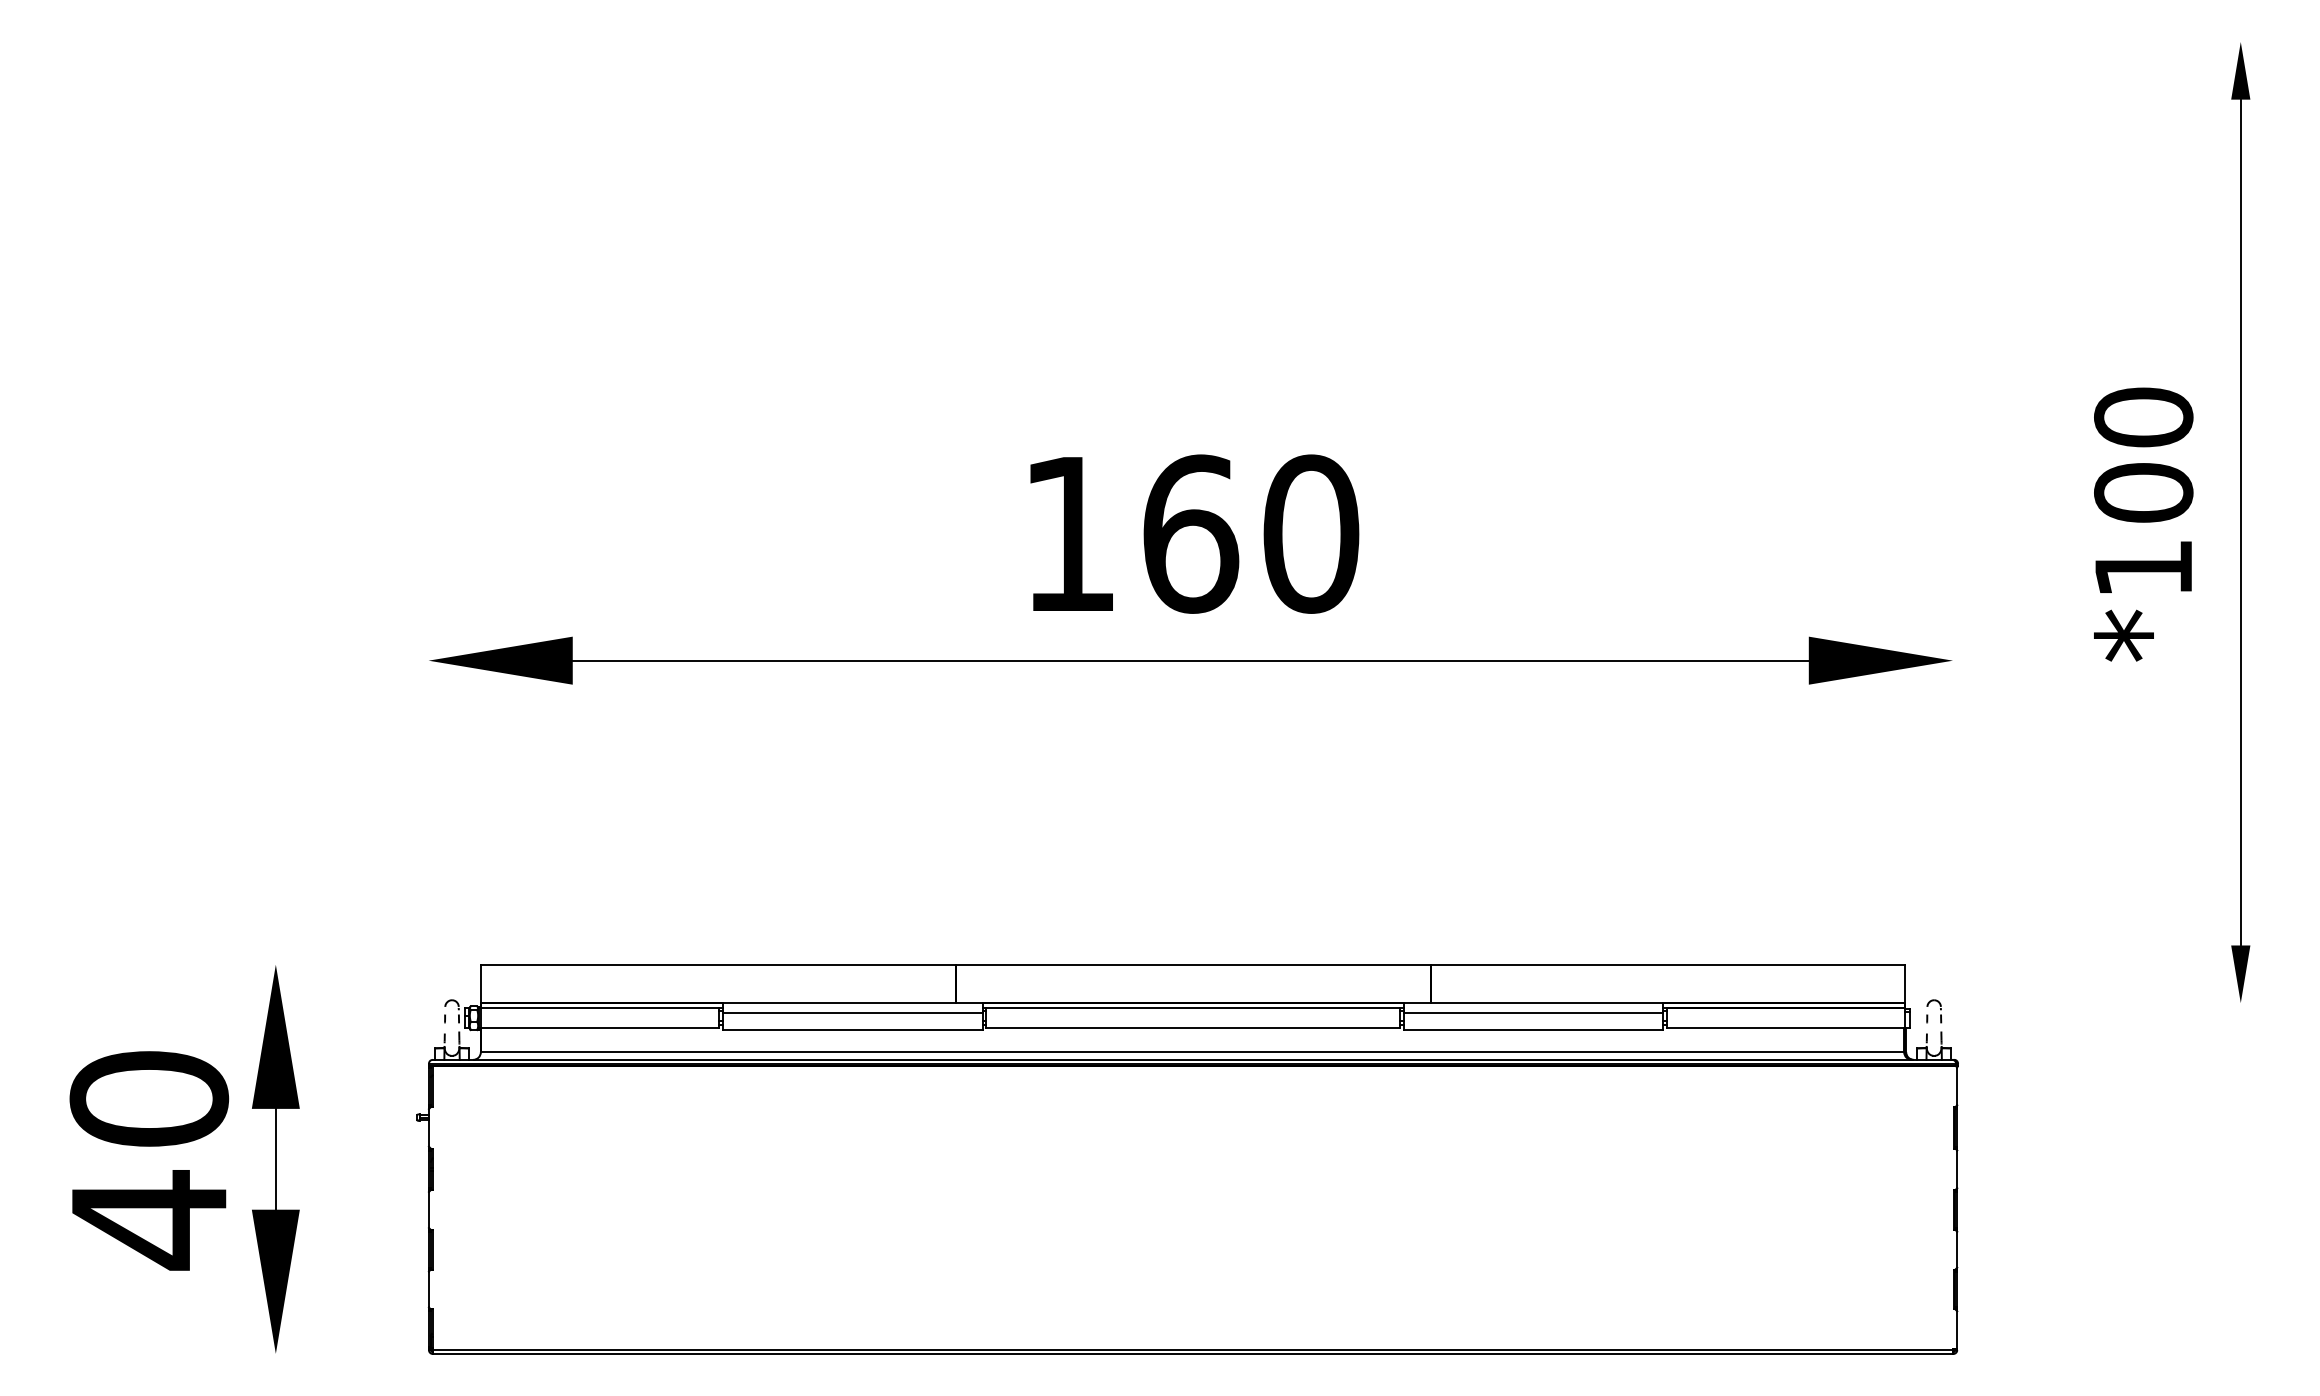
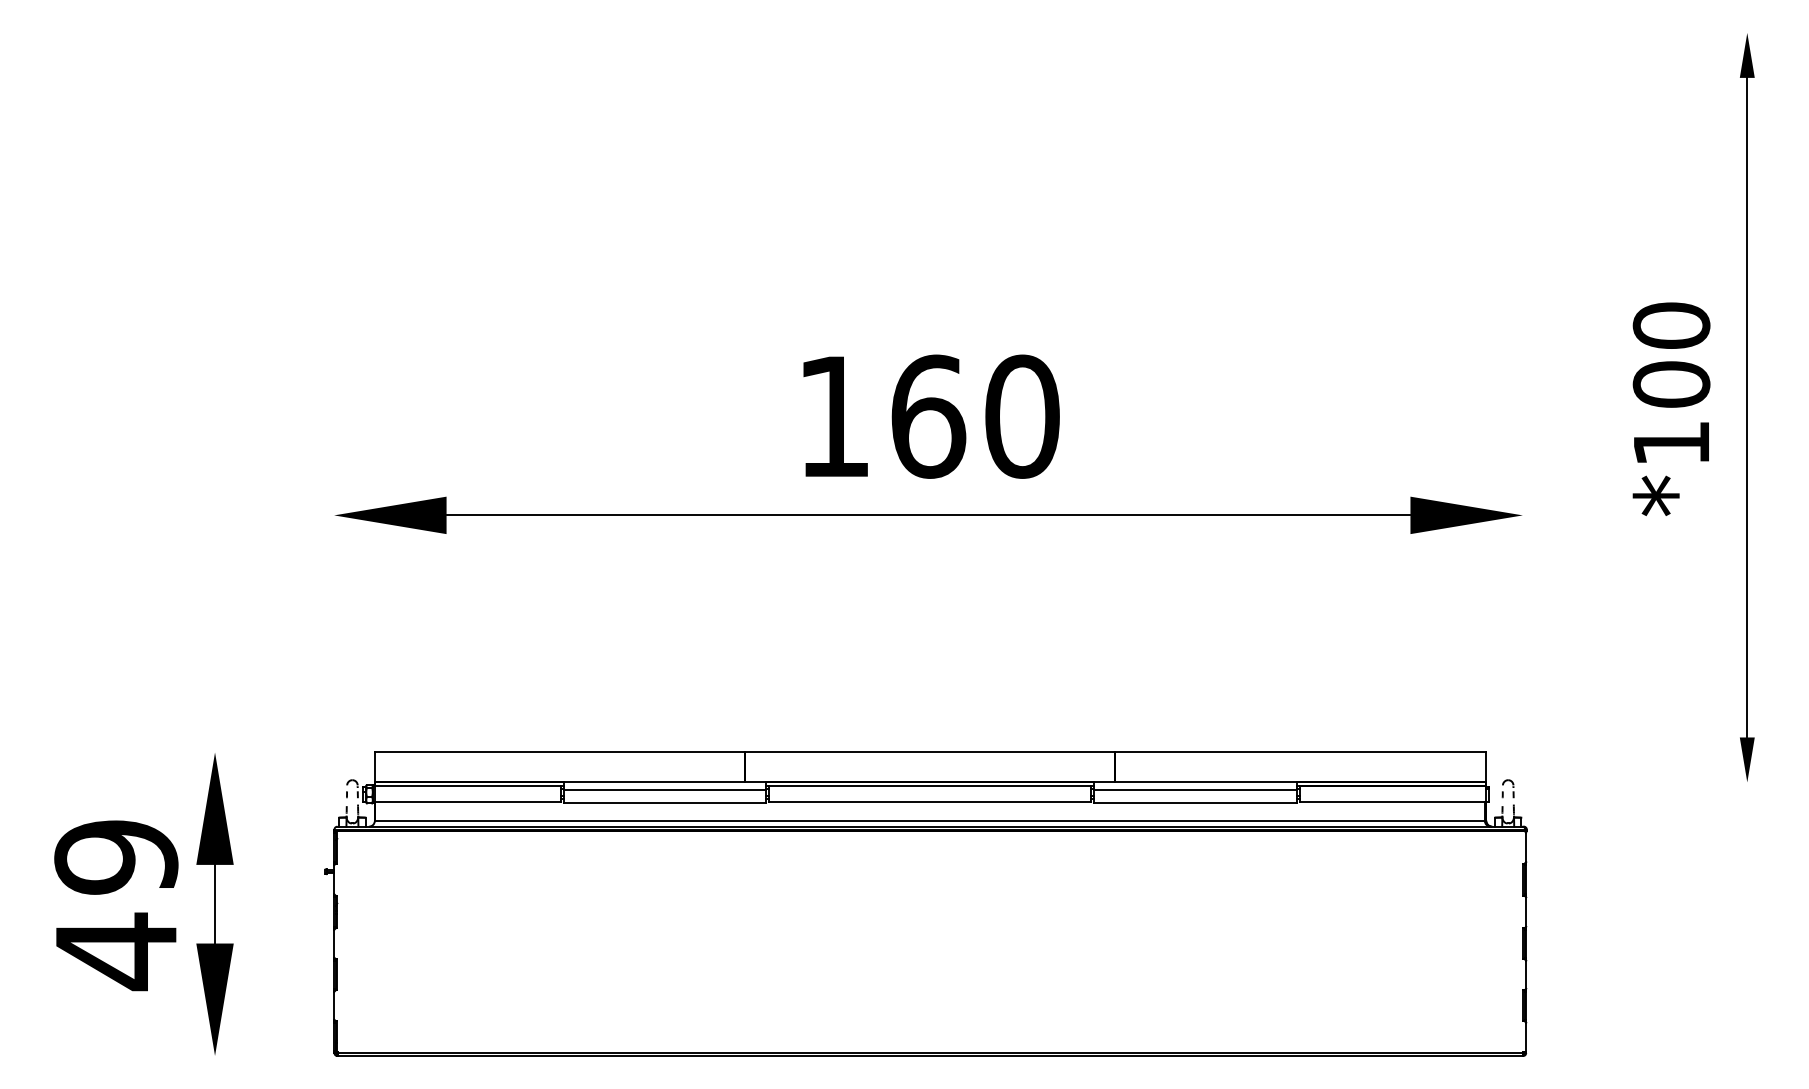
text: (149, 1099) -> (116, 857), 40 -> 49

